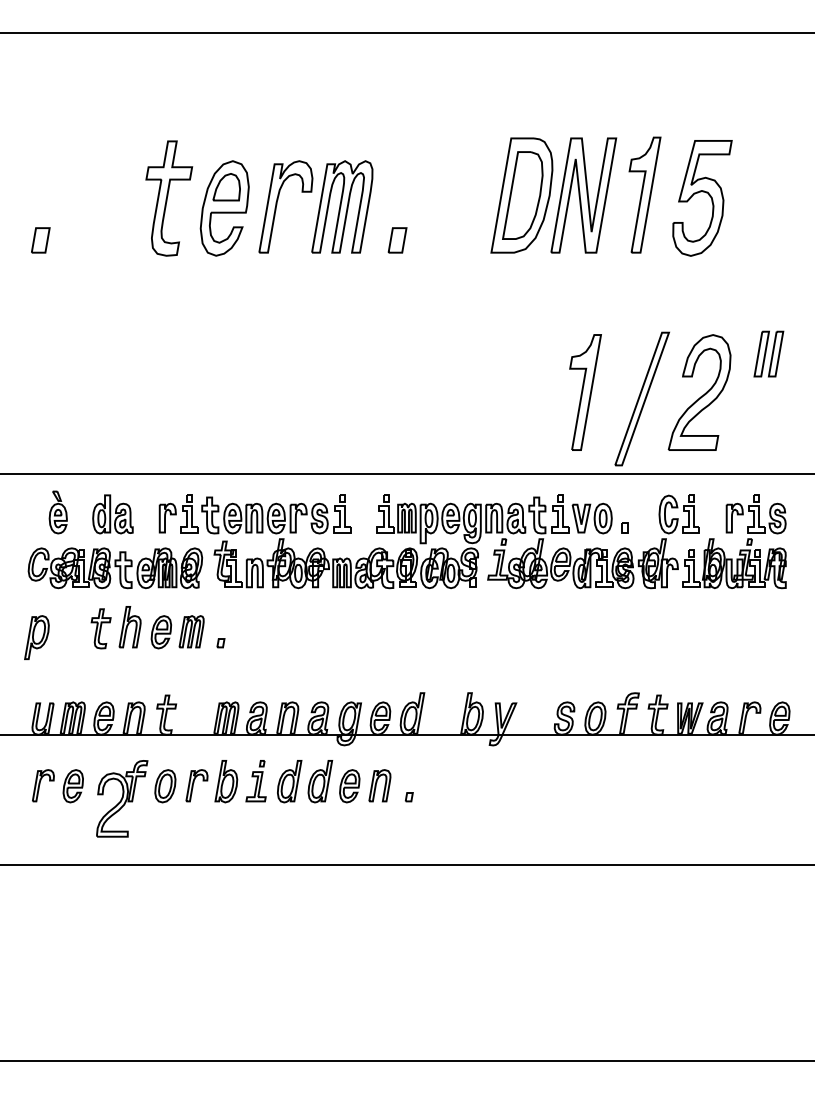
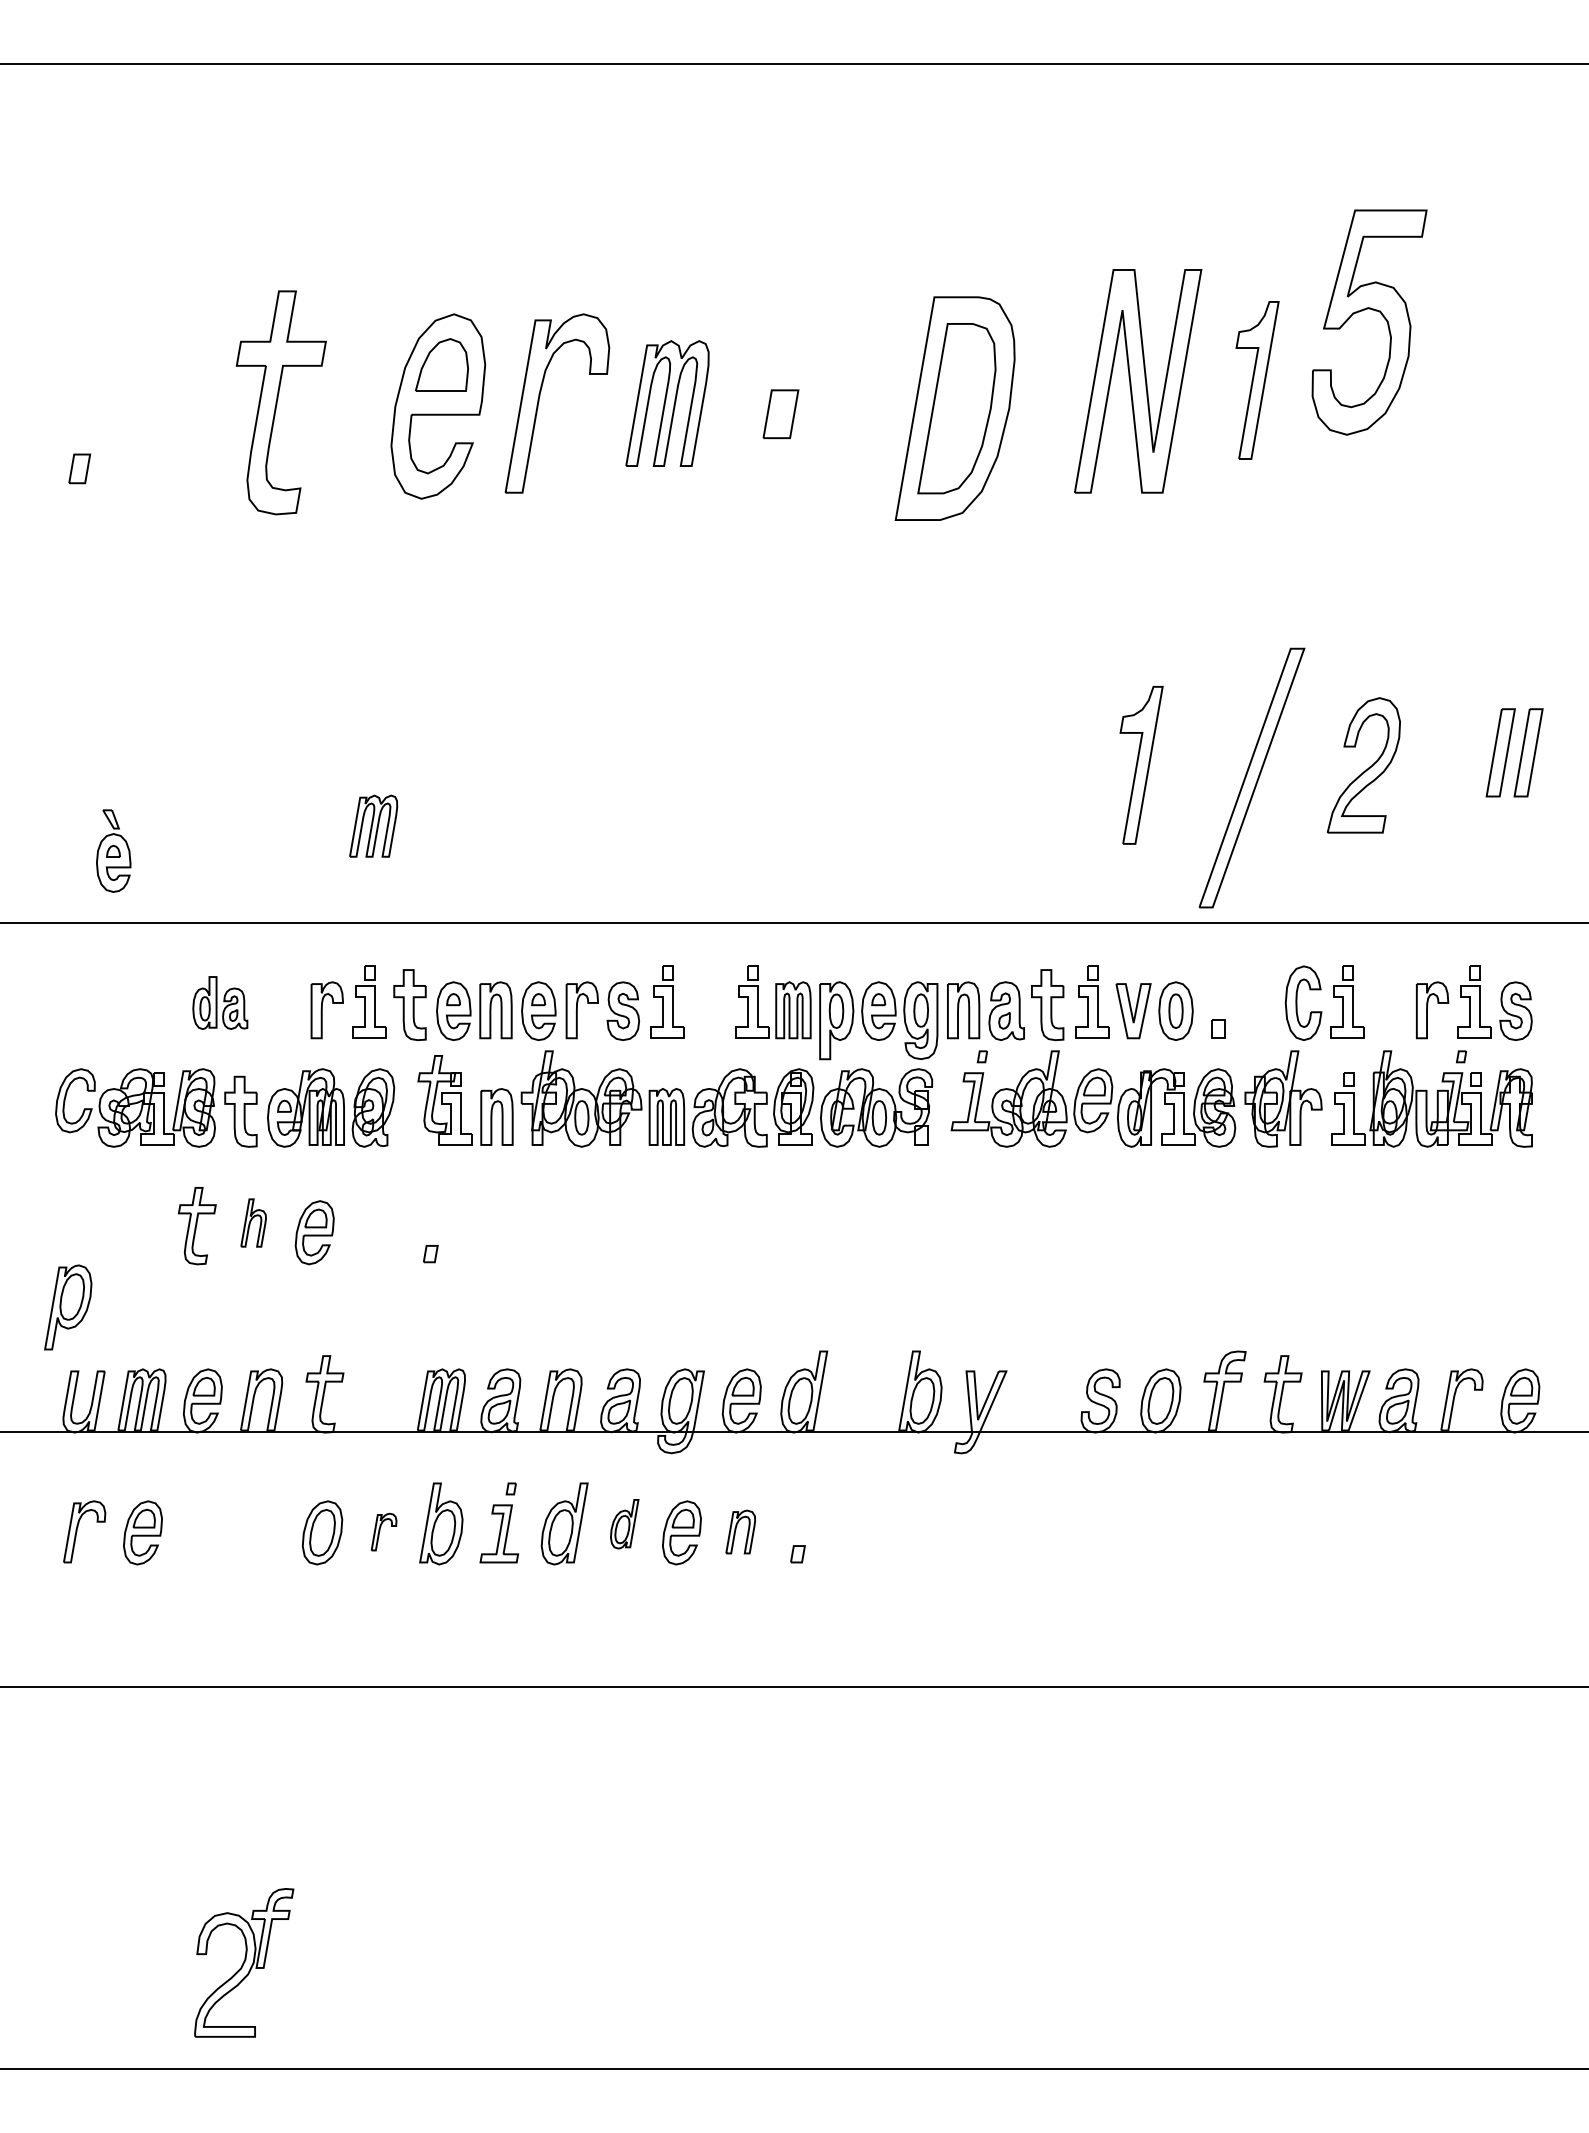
part: (644, 194) -> (1256, 379), size x0.7
part: (521, 195) -> (954, 408), moved
part: (169, 198) -> (281, 402), moved
part: (702, 198) -> (1369, 322), moved
part: (342, 206) -> (667, 402), size x0.7
part: (40, 240) -> (79, 468), size x0.6
part: (397, 240) -> (780, 414), moved
part: (768, 353) -> (1513, 751), moved
part: (585, 392) -> (1141, 765), size x0.7
part: (699, 392) -> (1363, 765), size x0.6
part: (57, 512) -> (112, 851), moved
part: (112, 514) -> (219, 1003), size x0.7
part: (129, 627) -> (252, 1223), size x0.6
part: (191, 631) -> (373, 825), moved
part: (36, 637) -> (67, 1307), moved
part: (320, 781) -> (624, 1523), size x0.6
part: (196, 785) -> (383, 1531), size x0.6
part: (379, 785) -> (739, 1531), size x0.7
part: (122, 798) -> (244, 1962), moved

